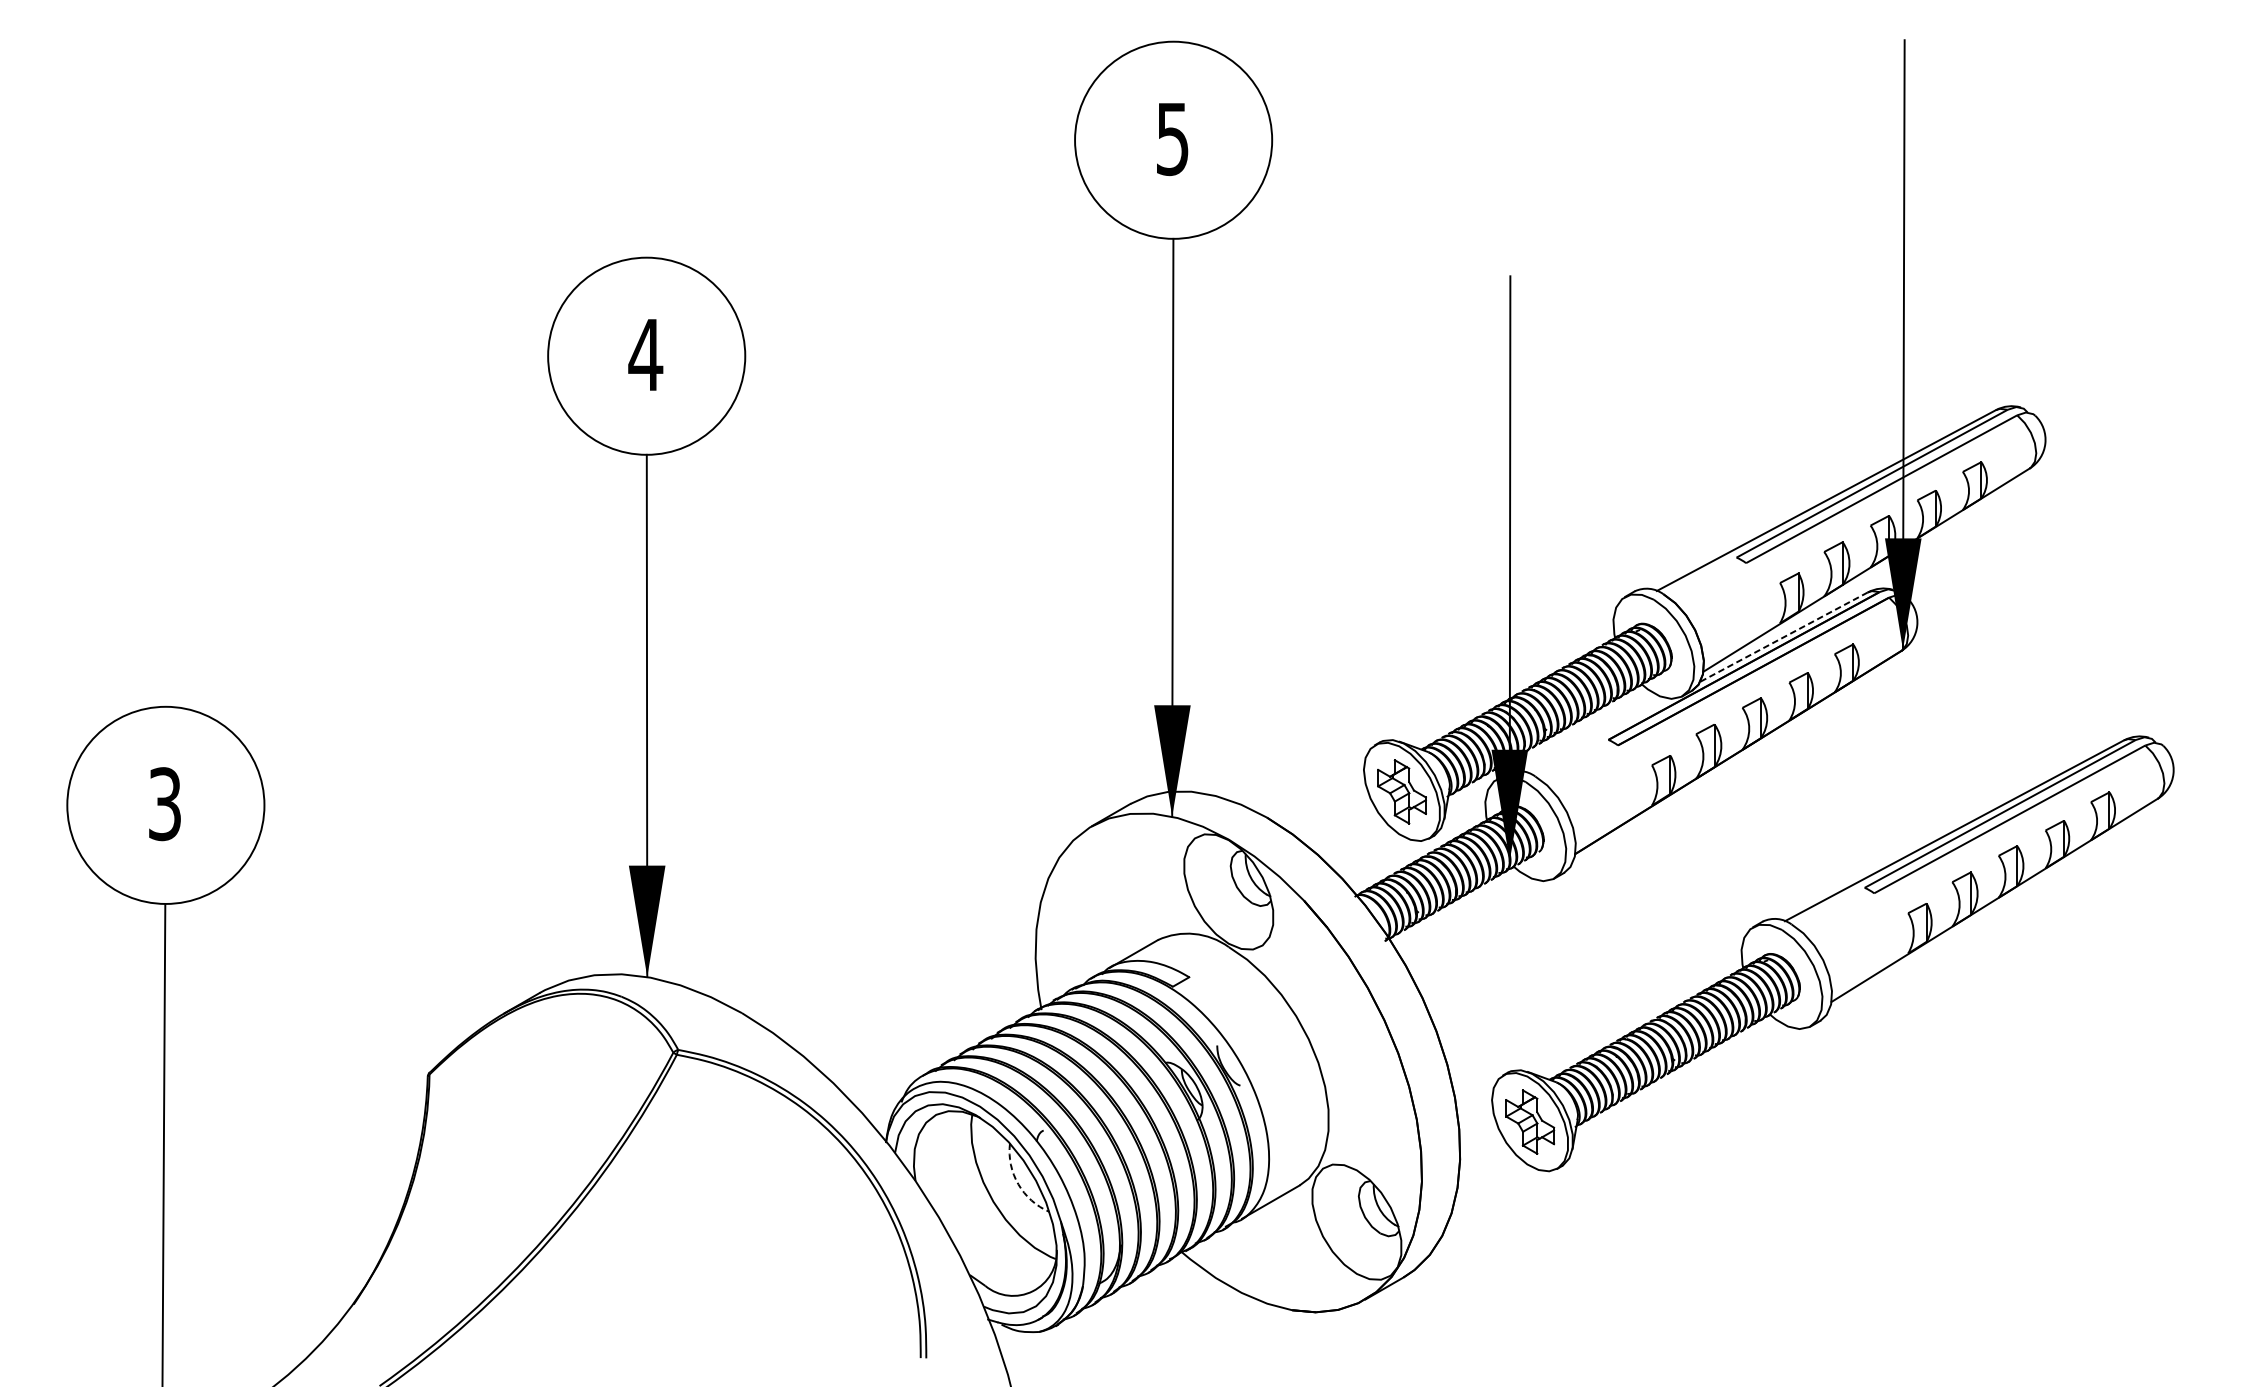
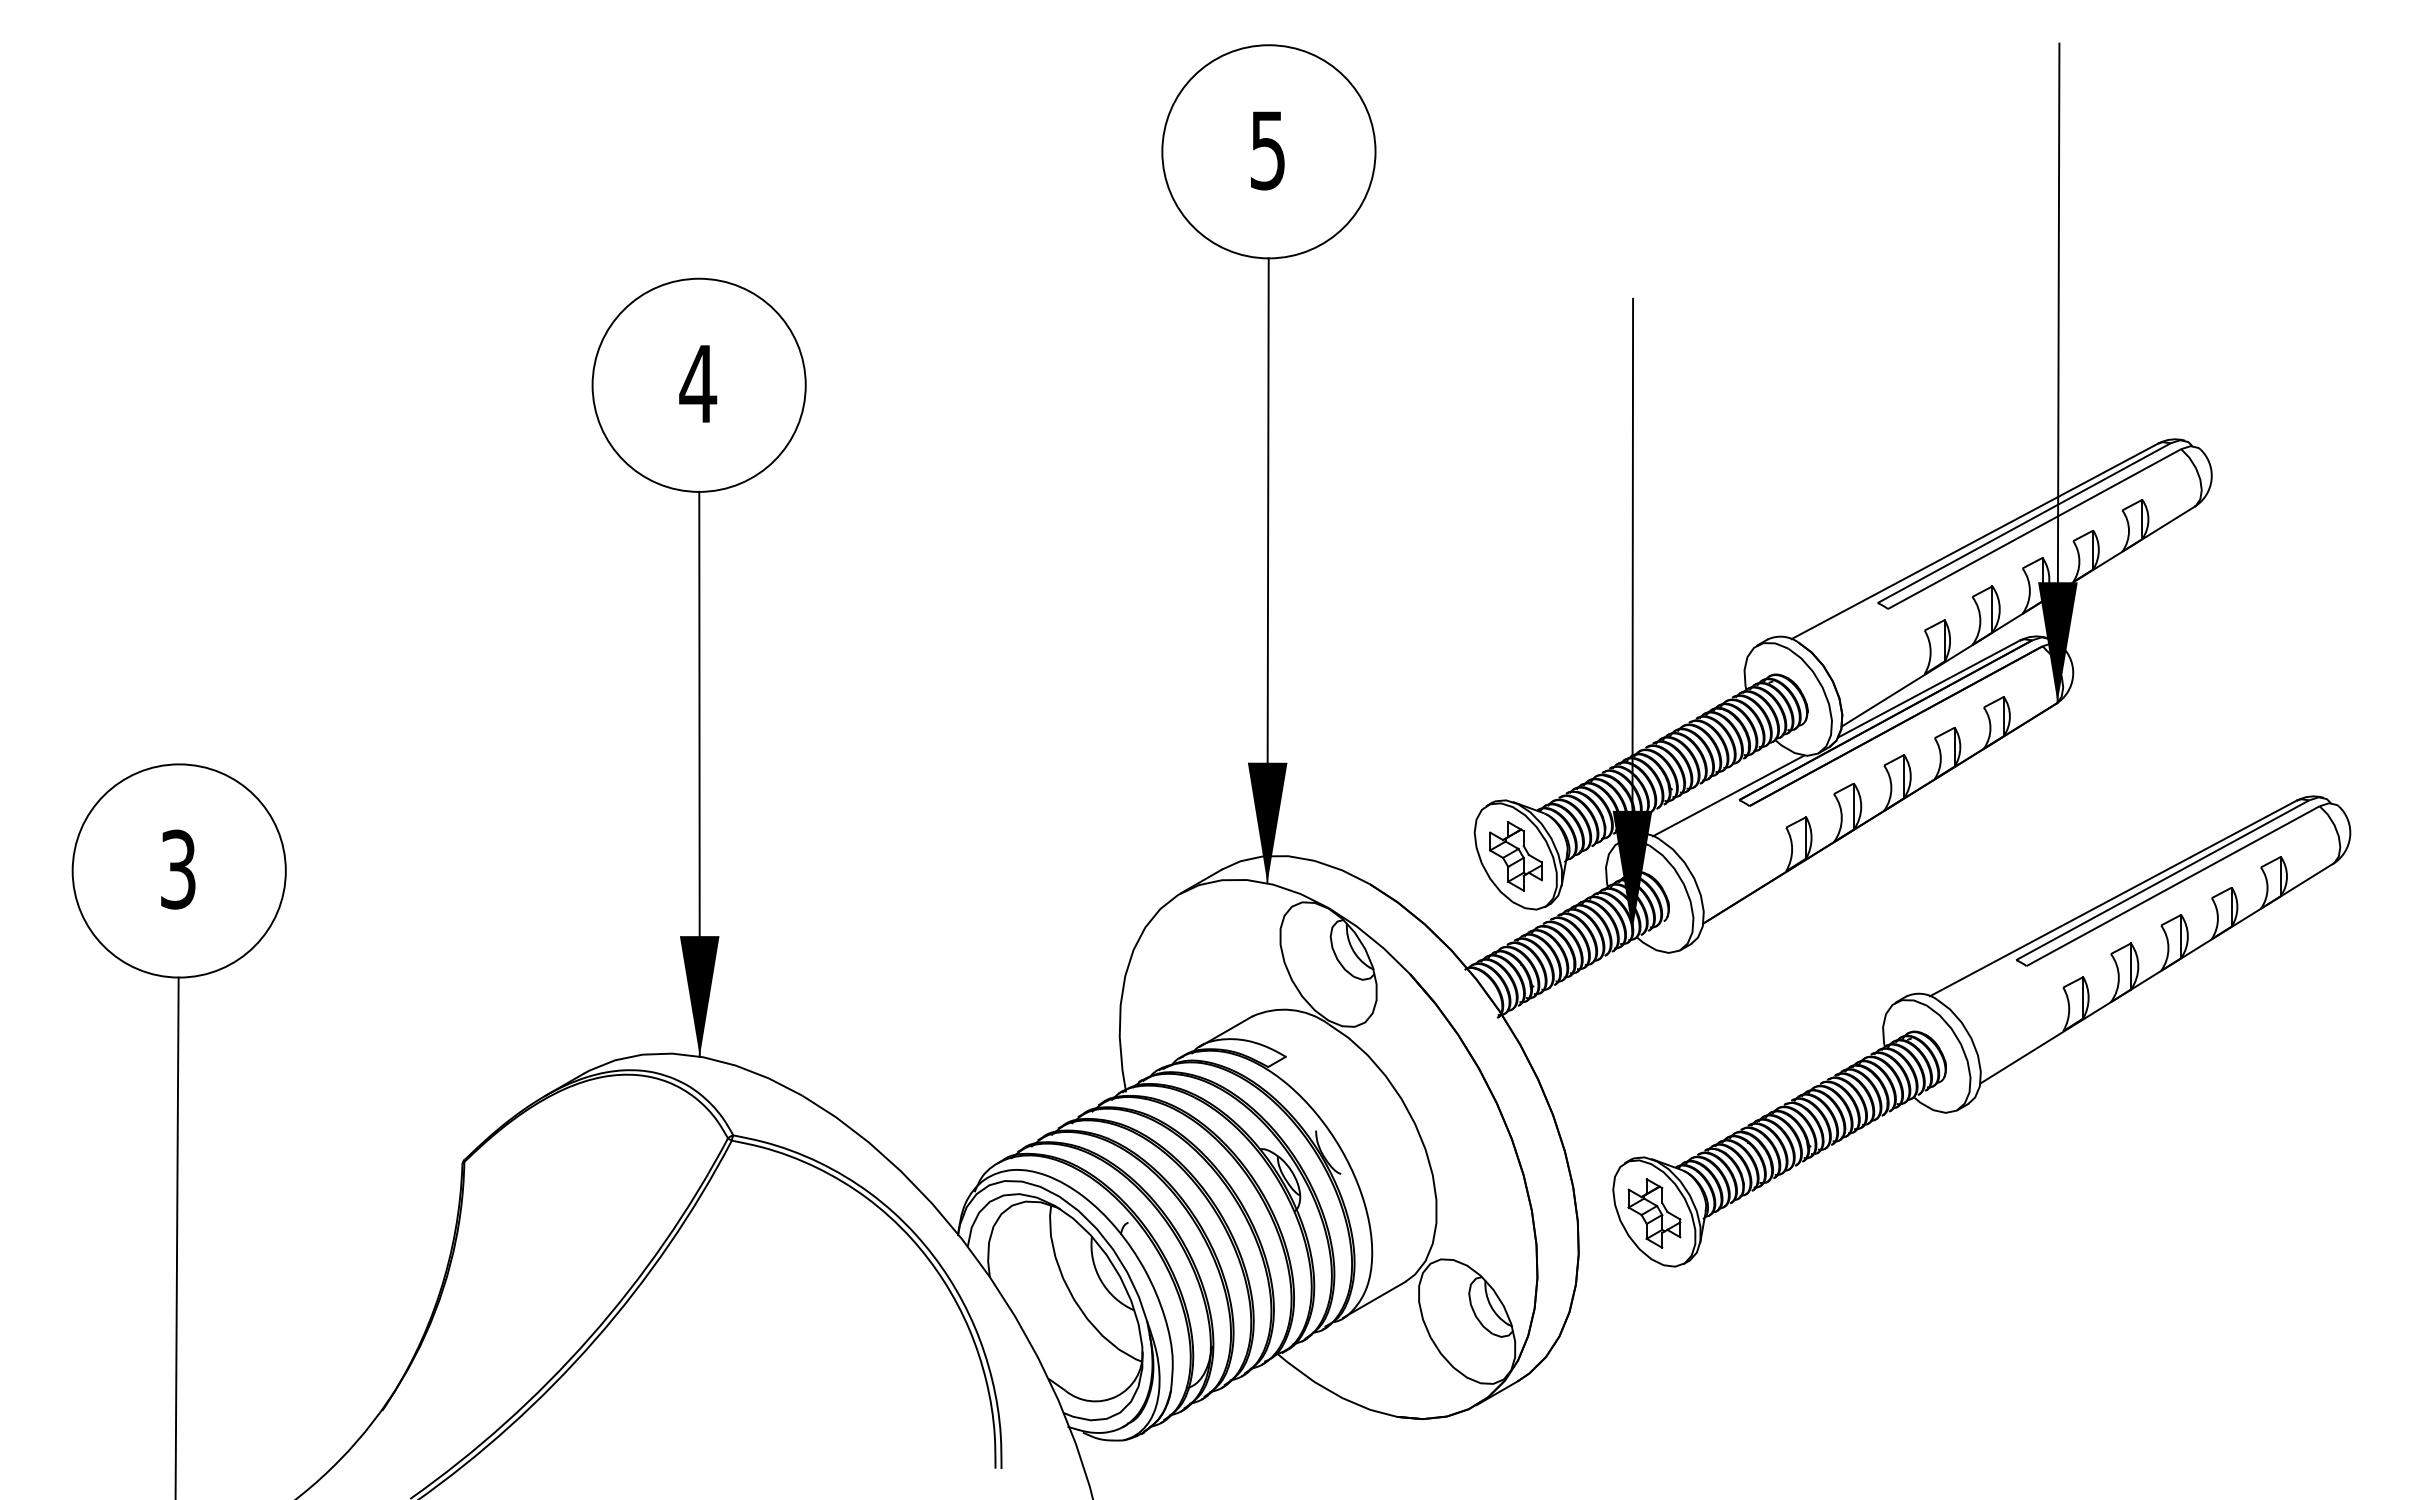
line: (1784, 637) -> (1929, 689), dashed -> solid
line: (1598, 735) -> (1728, 795), added
arc: (1018, 1184) -> (1101, 1280), dashed -> solid

